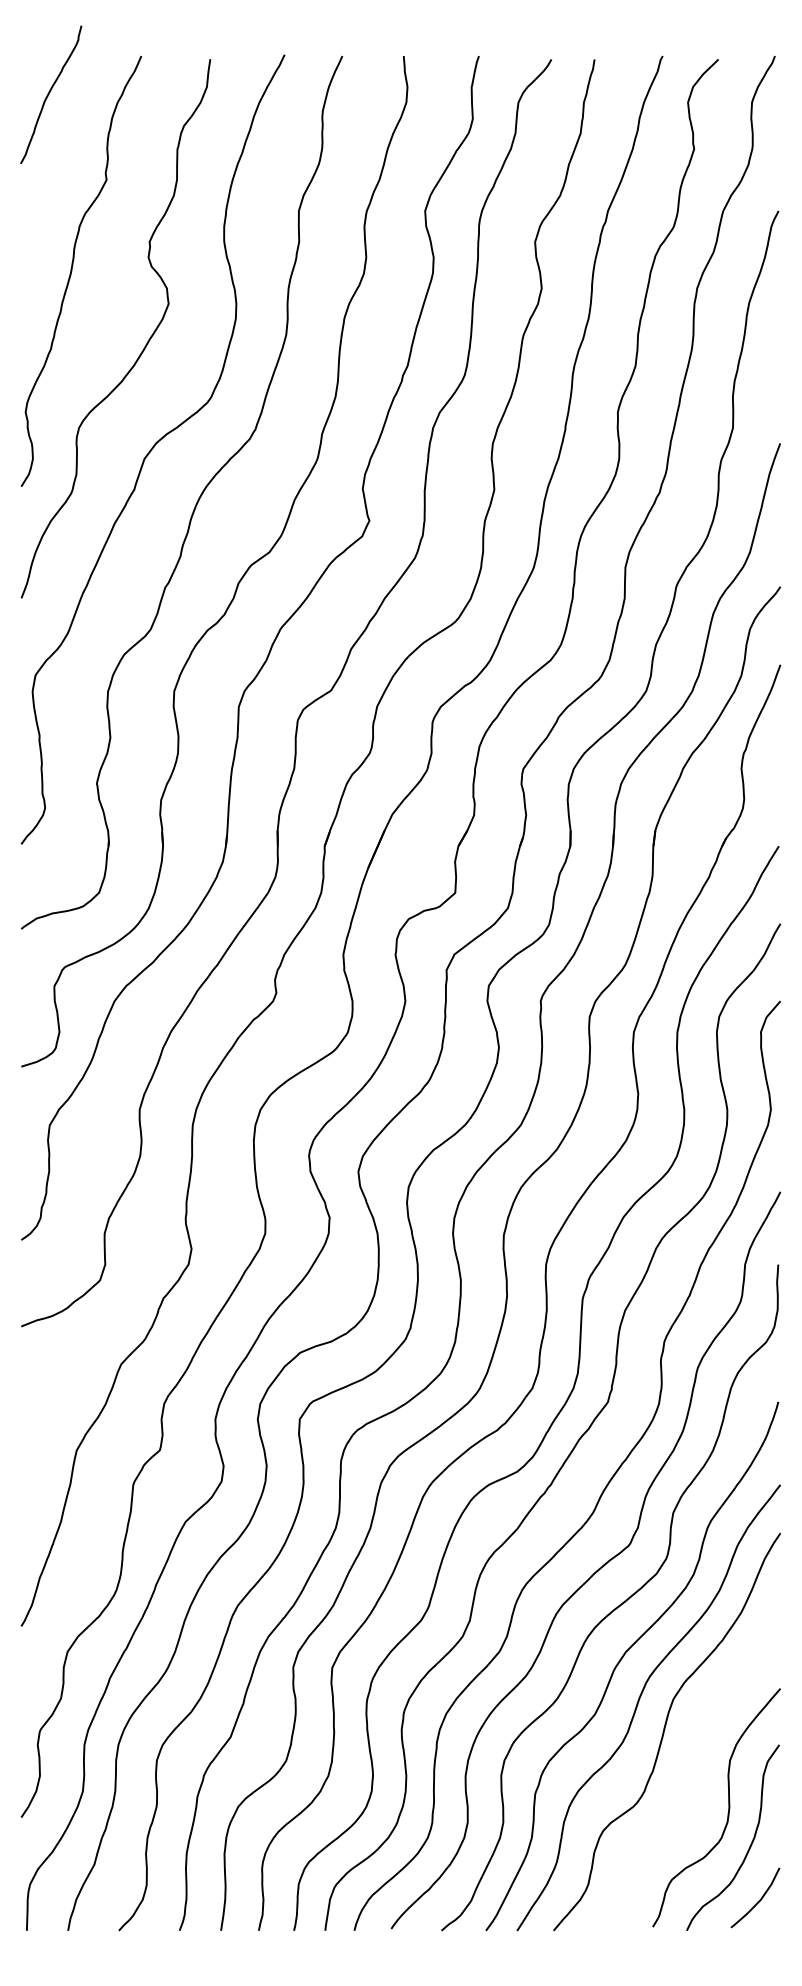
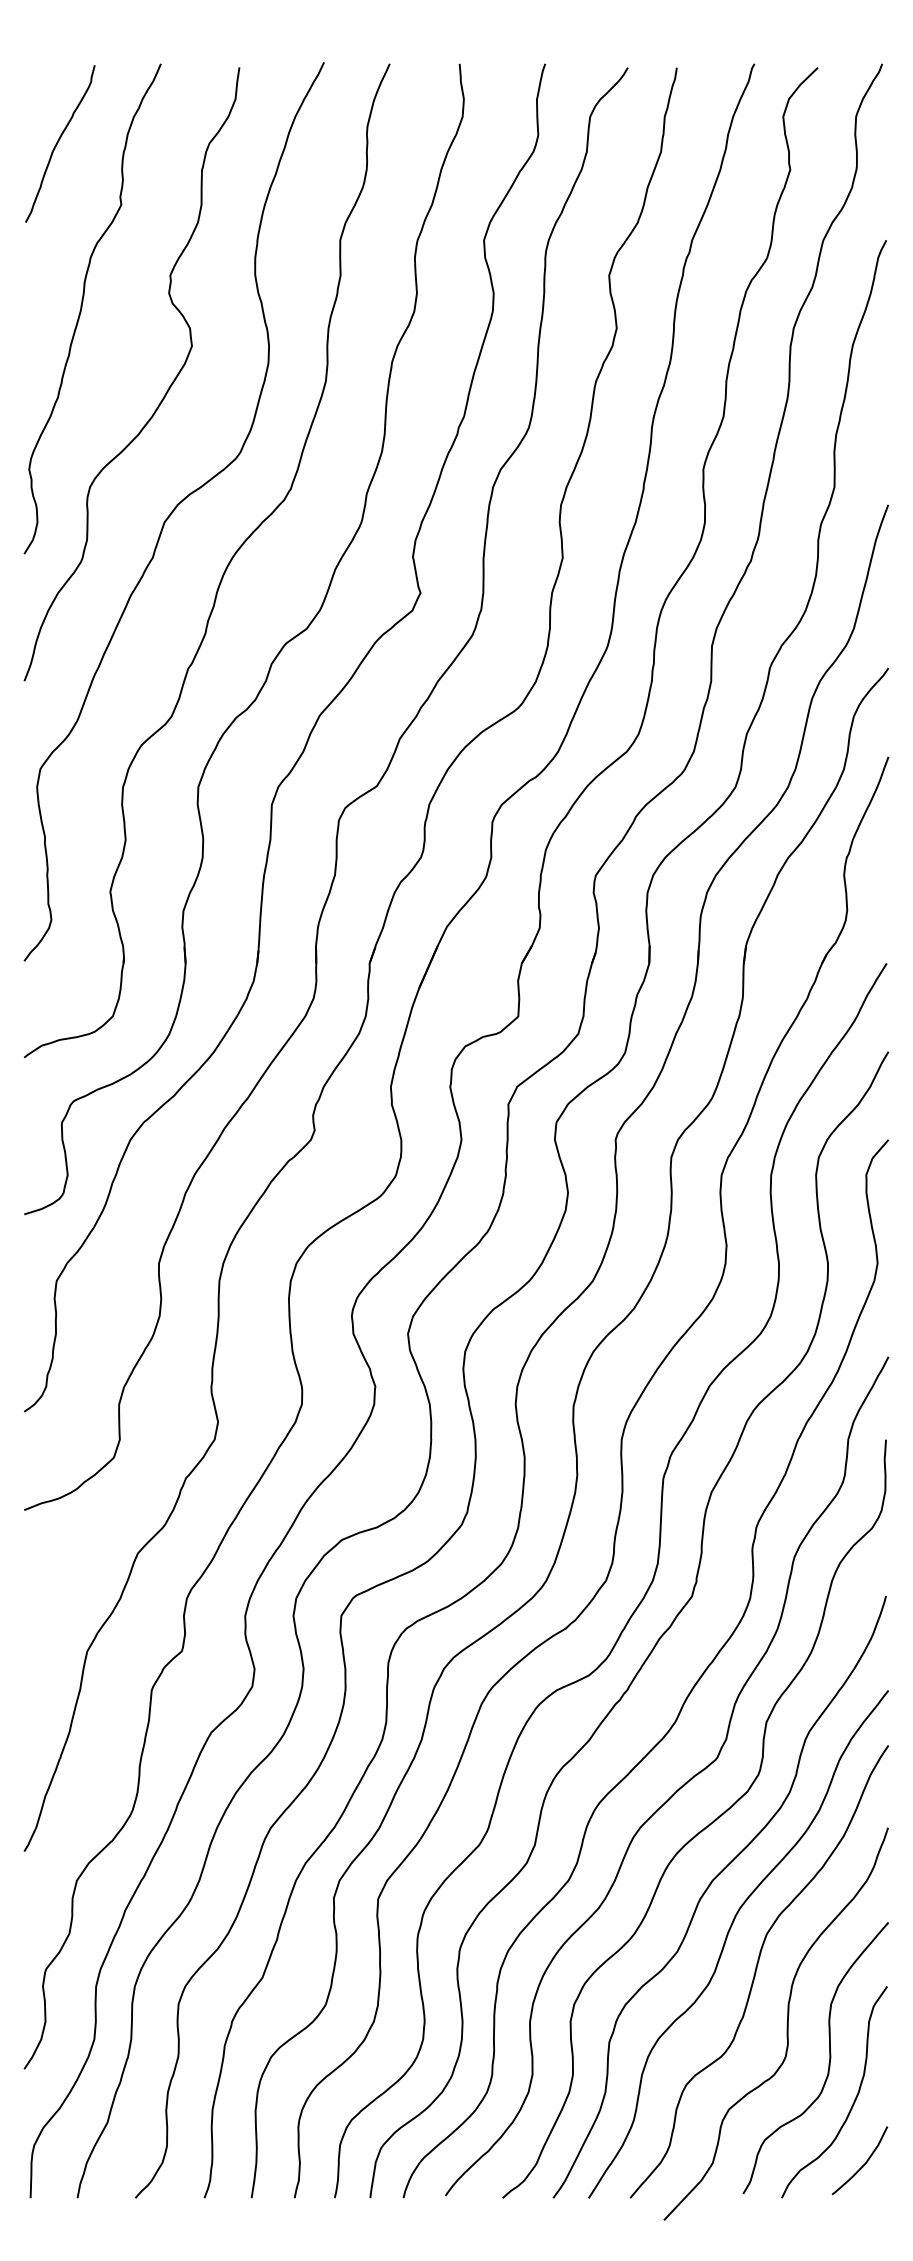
curve: (49, 94) -> (58, 143), moved
curve: (690, 1777) -> (786, 2023), added

